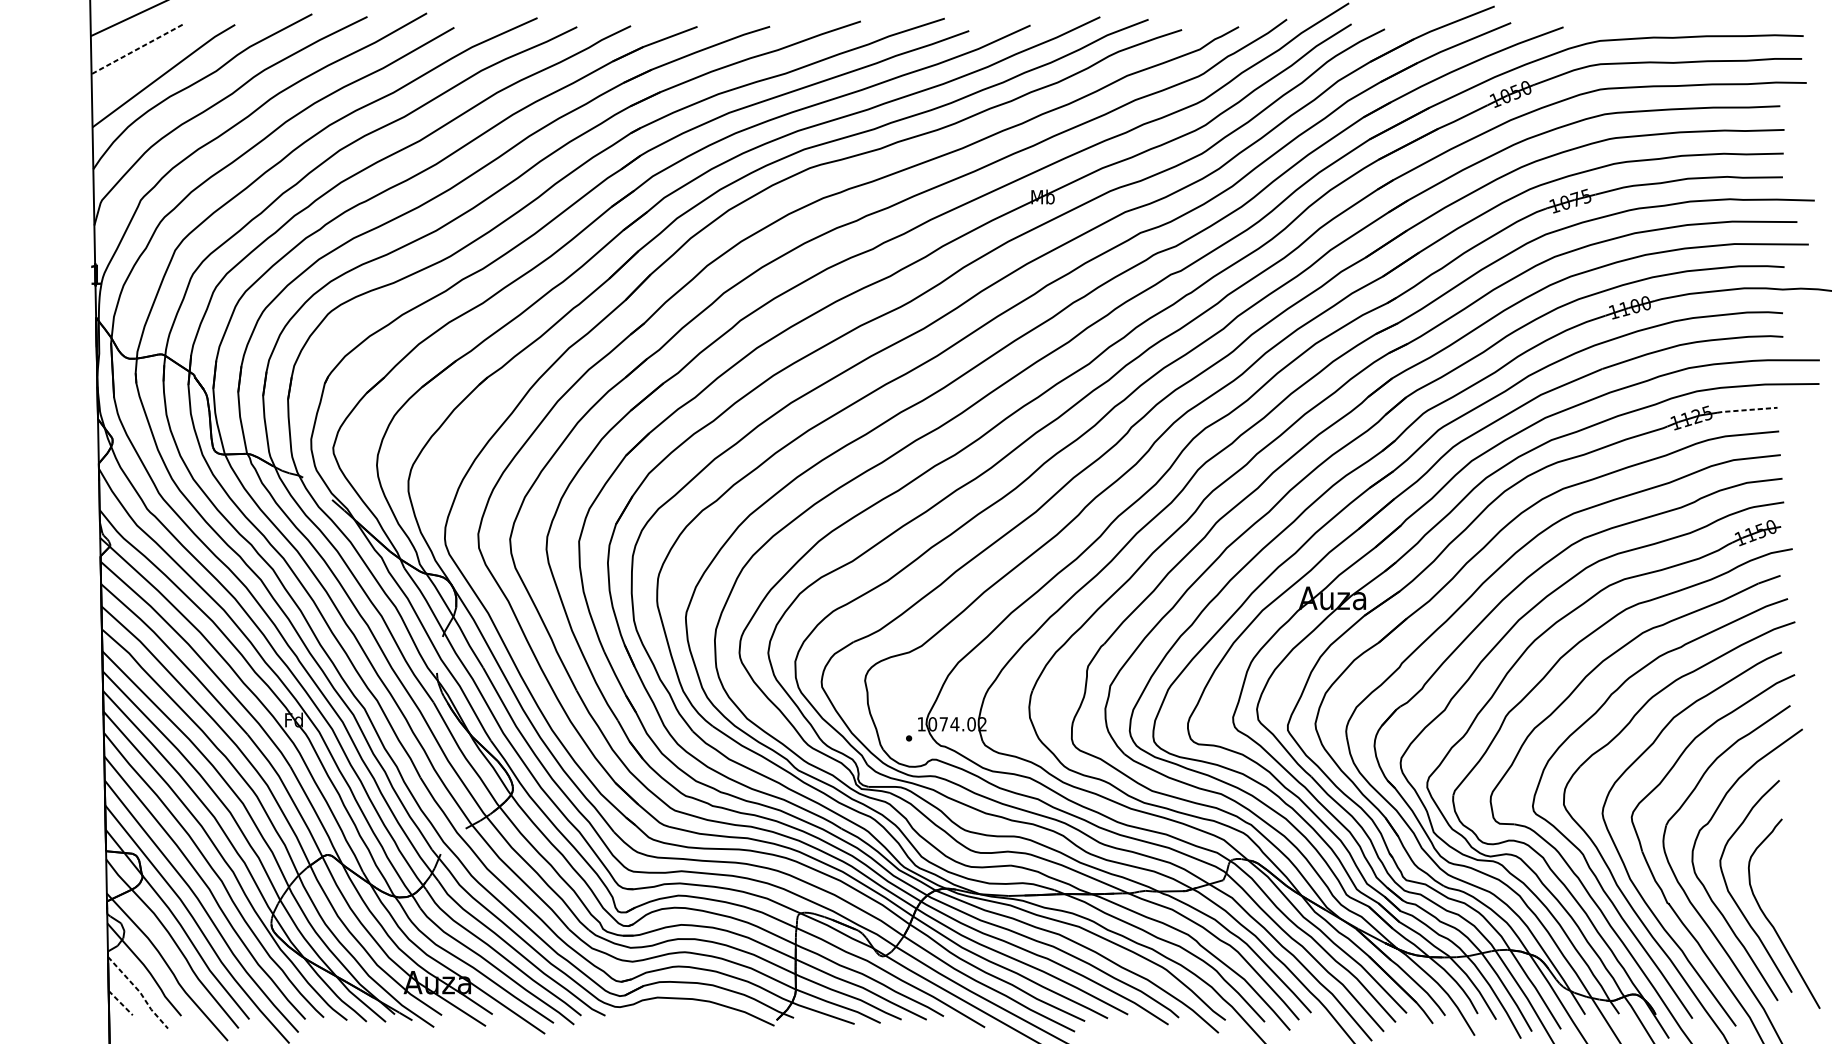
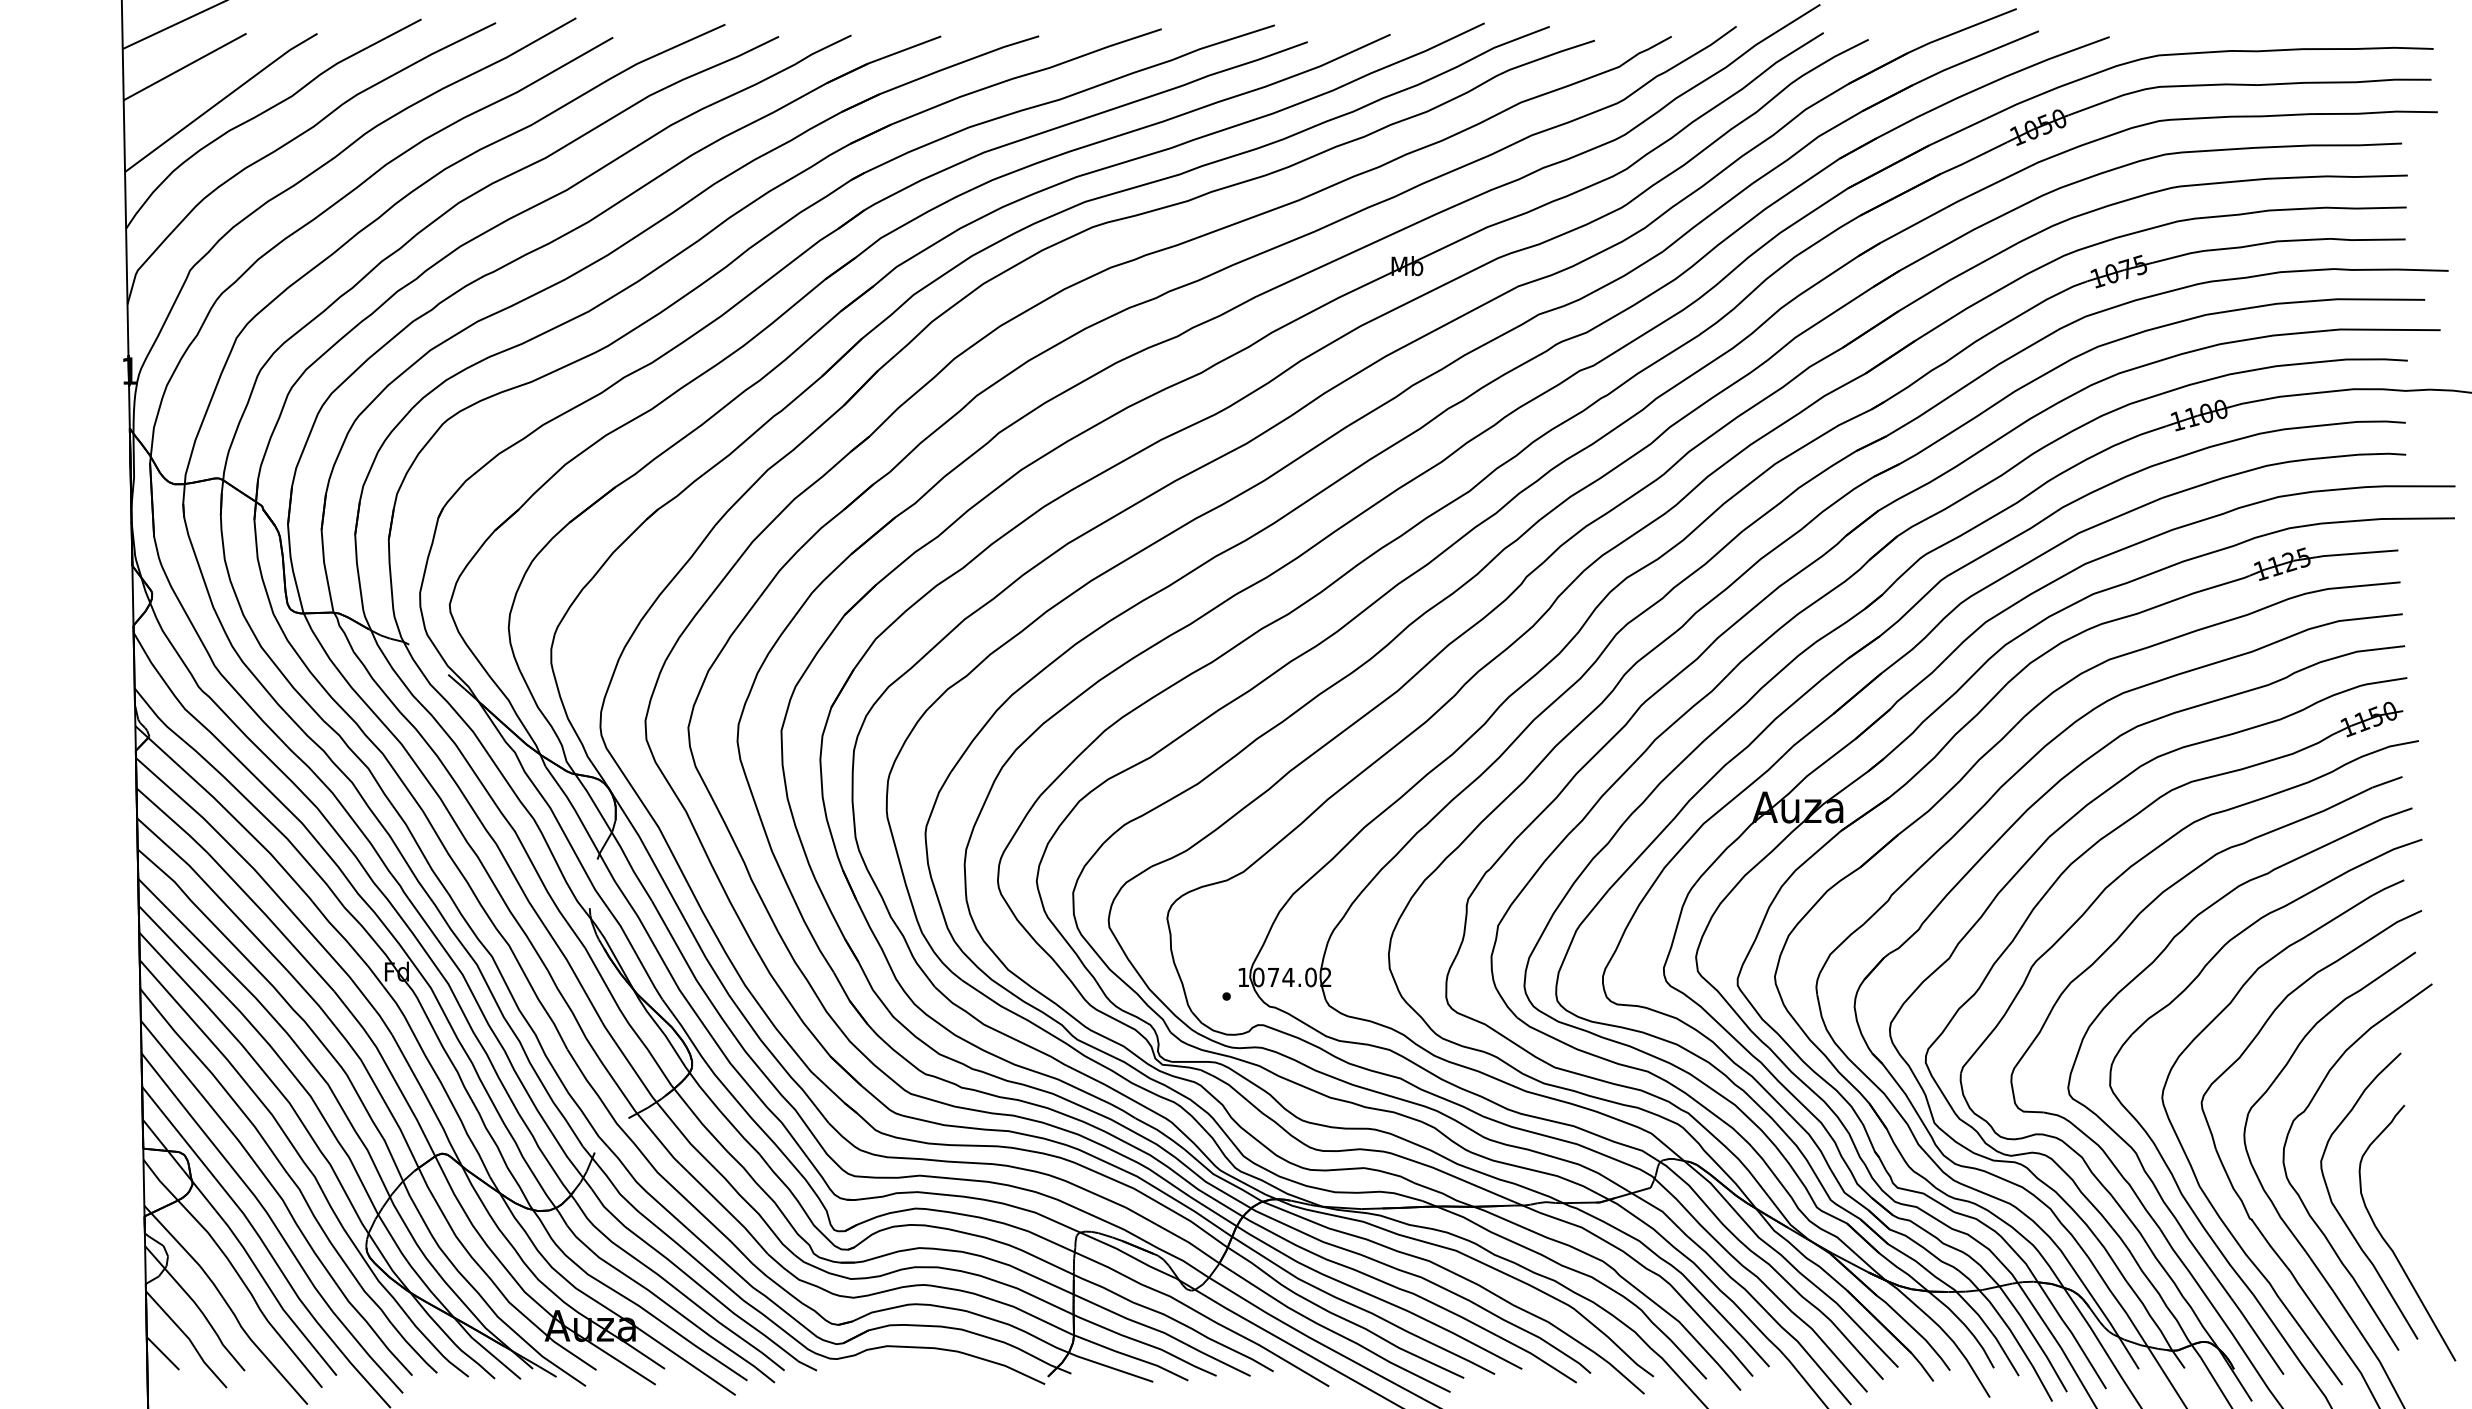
line: (137, 49) -> (185, 66), dashed -> solid
line: (1747, 410) -> (2357, 553), dashed -> solid
line: (140, 992) -> (189, 1339), dashed -> solid
line: (121, 1003) -> (163, 1353), dashed -> solid

